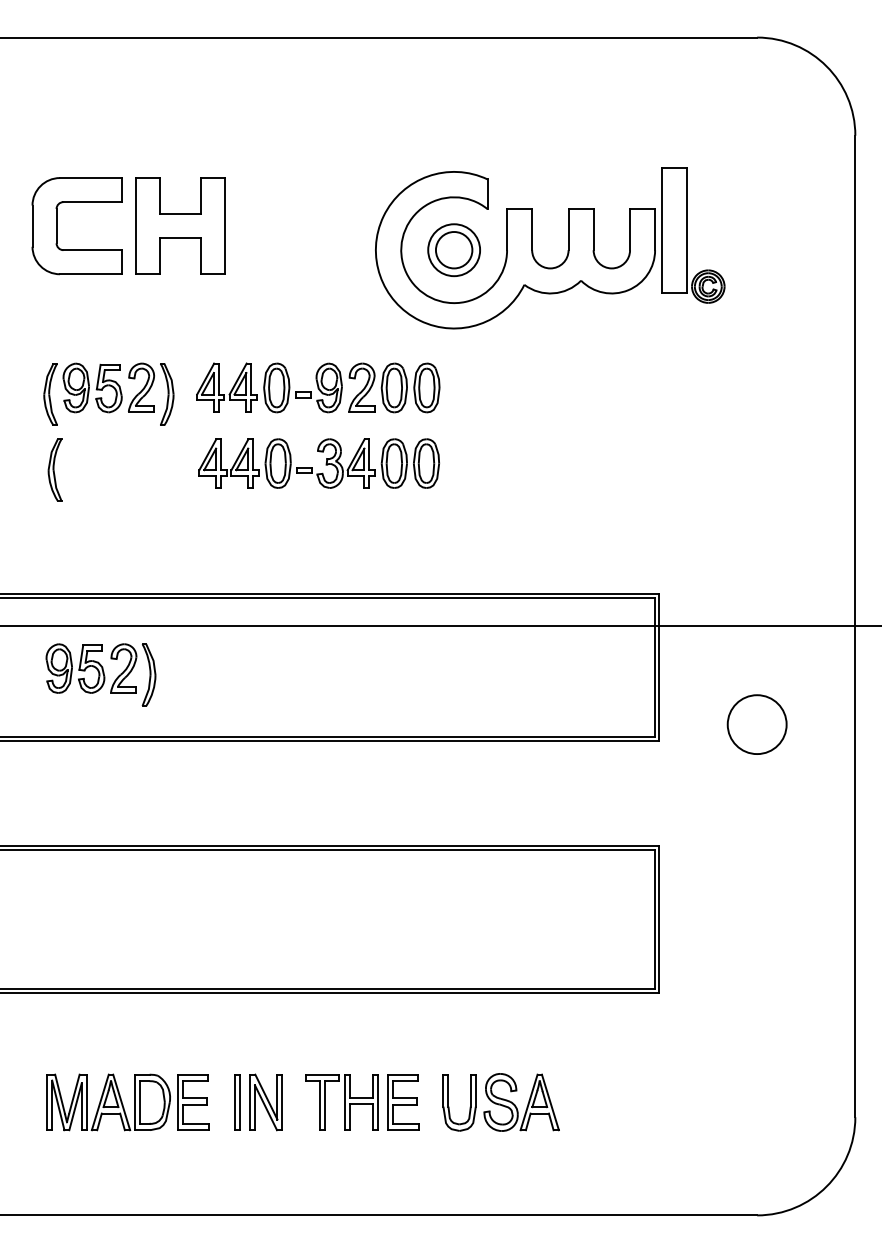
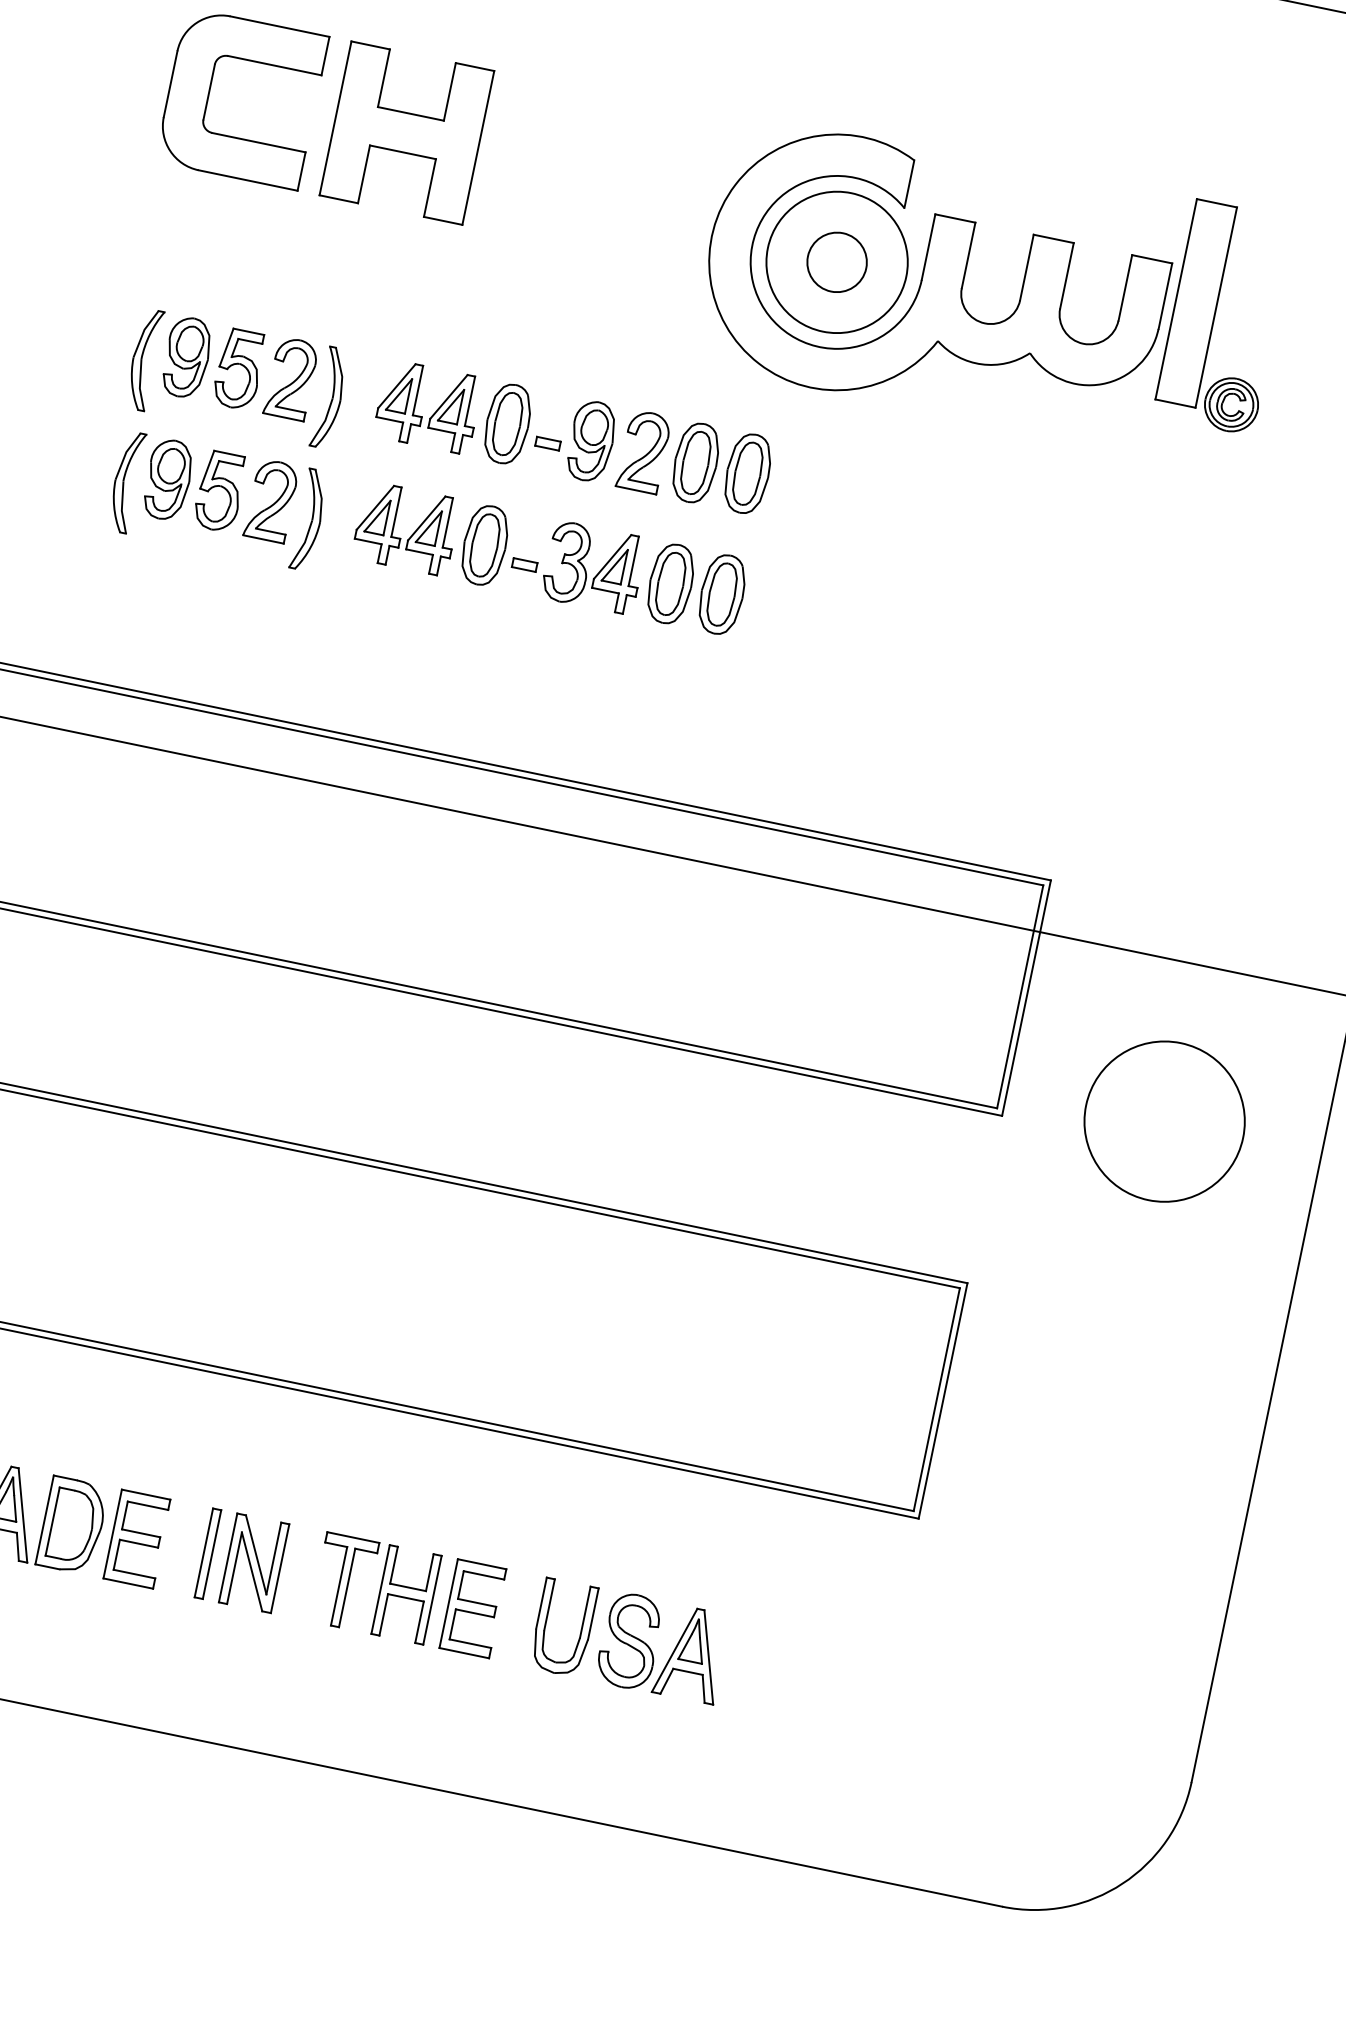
circle: (453, 249) -> (836, 261), size x1.67
part: (100, 674) -> (232, 502), moved
circle: (757, 724) -> (1165, 1121), size x1.67

